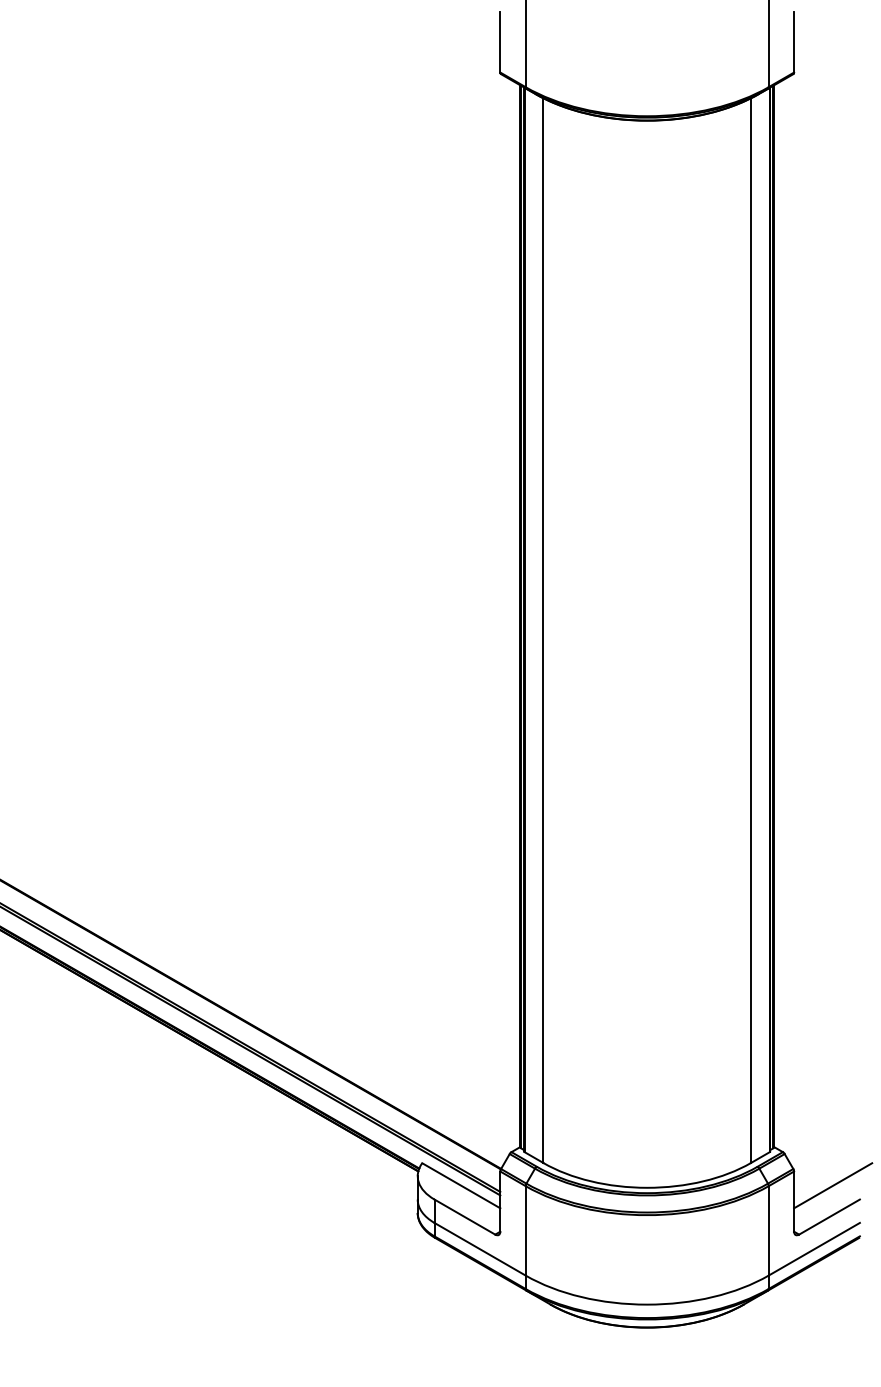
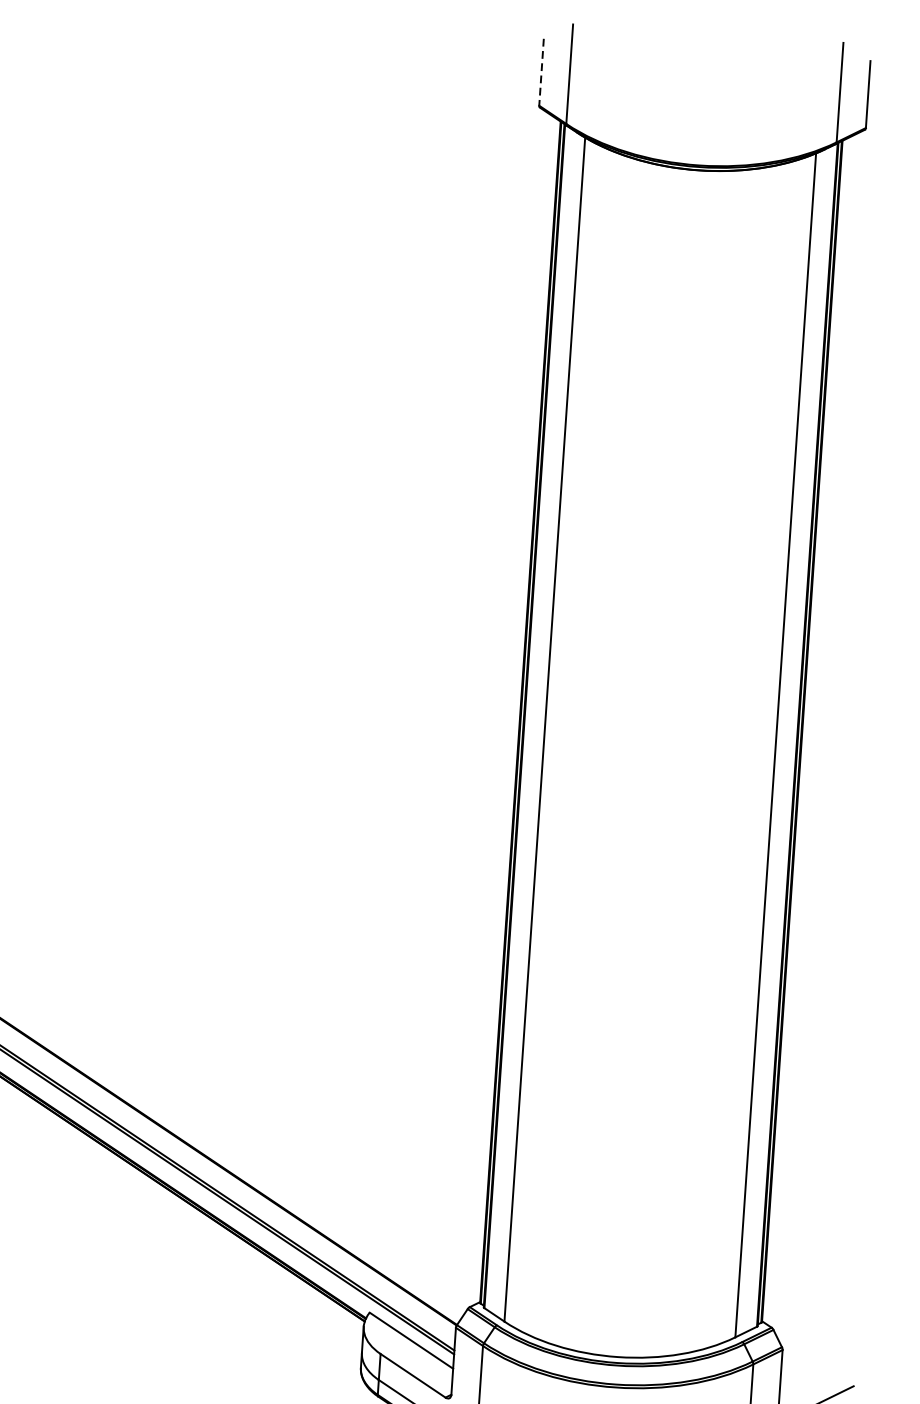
line: (500, 42) -> (541, 72), solid -> dashed
line: (833, 1185) -> (825, 1368), removed

